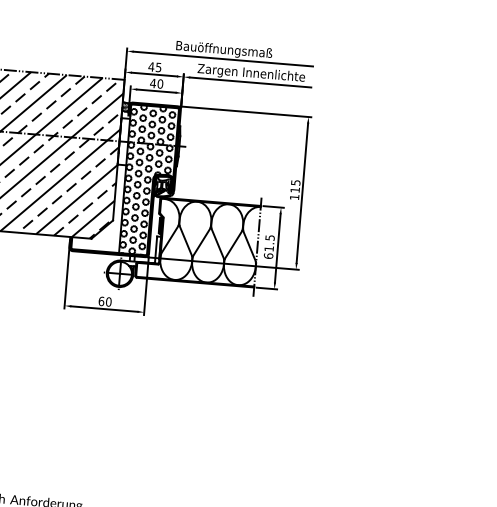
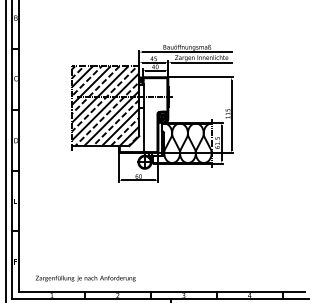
hatch: (146, 181) -> (154, 115), removed

